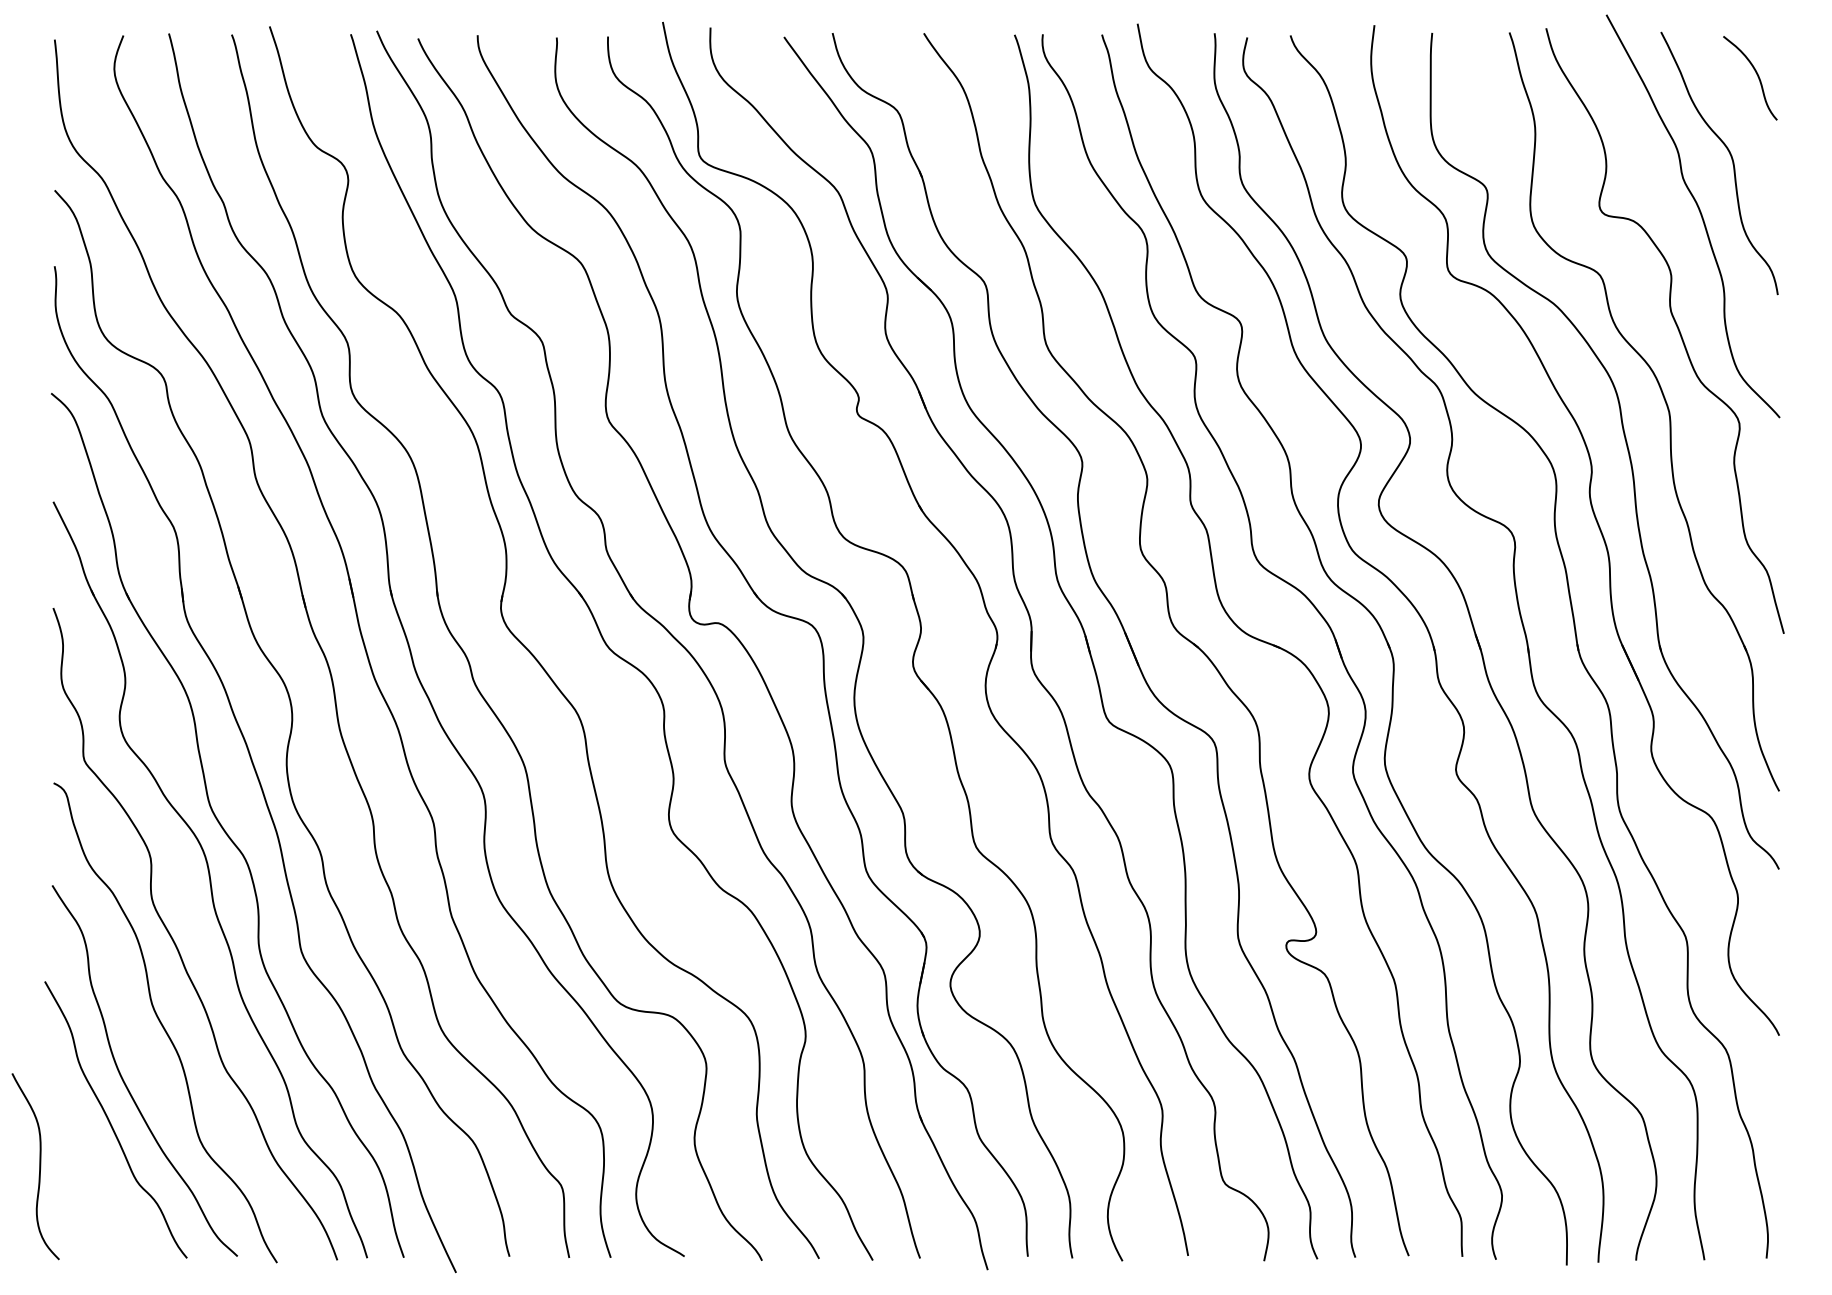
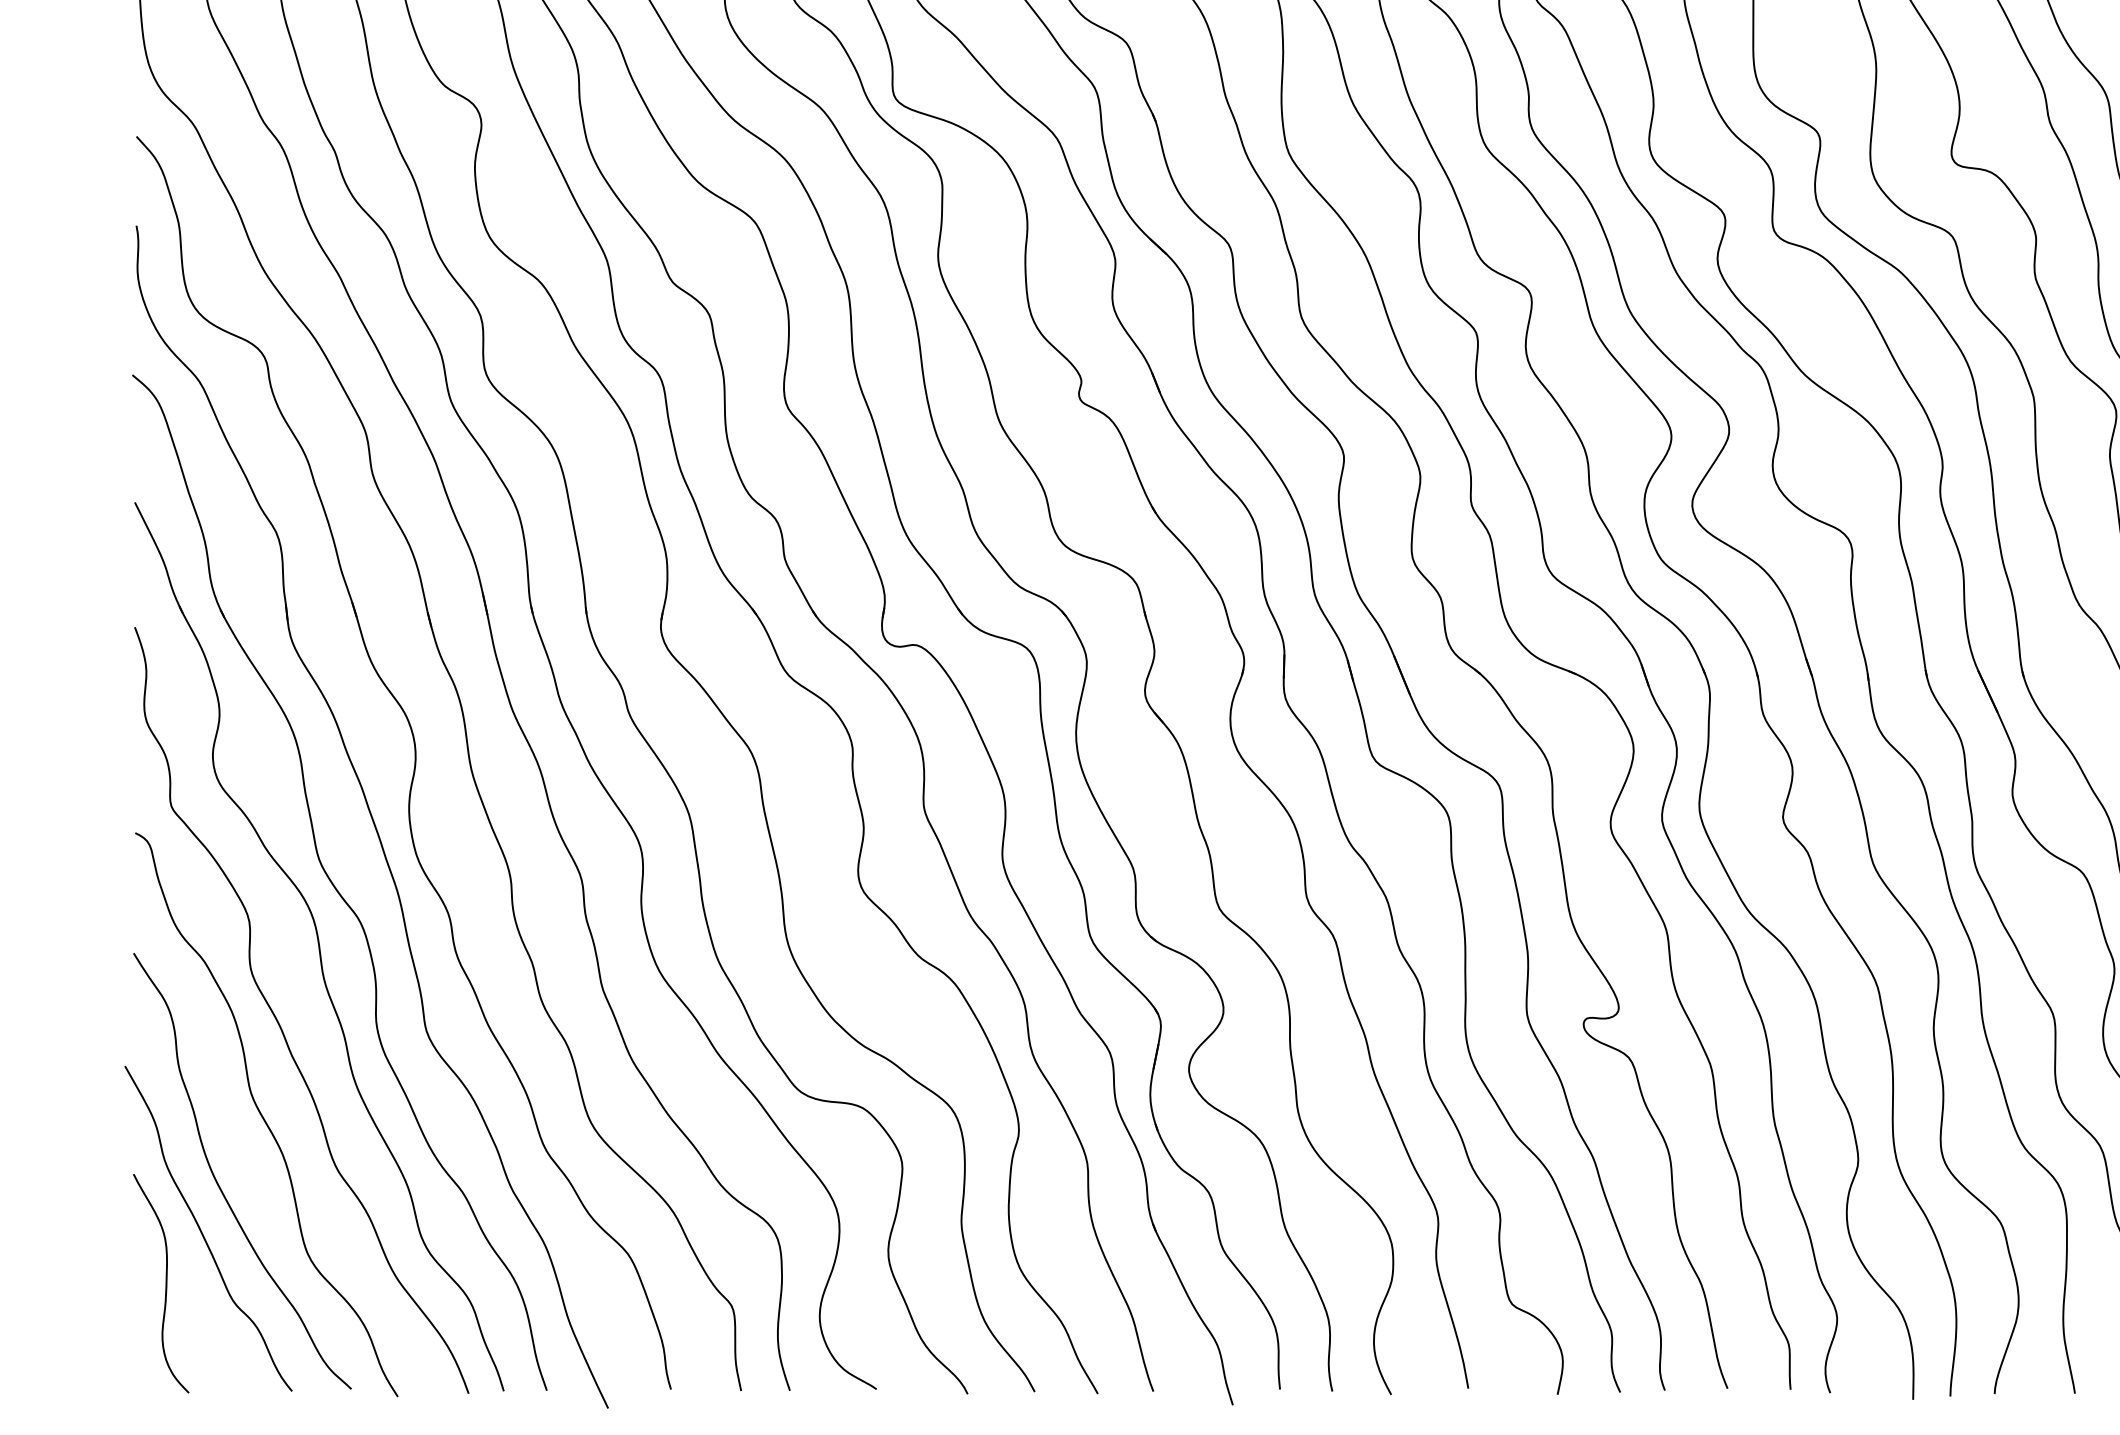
curve: (39, 1166) -> (165, 1283), moved

